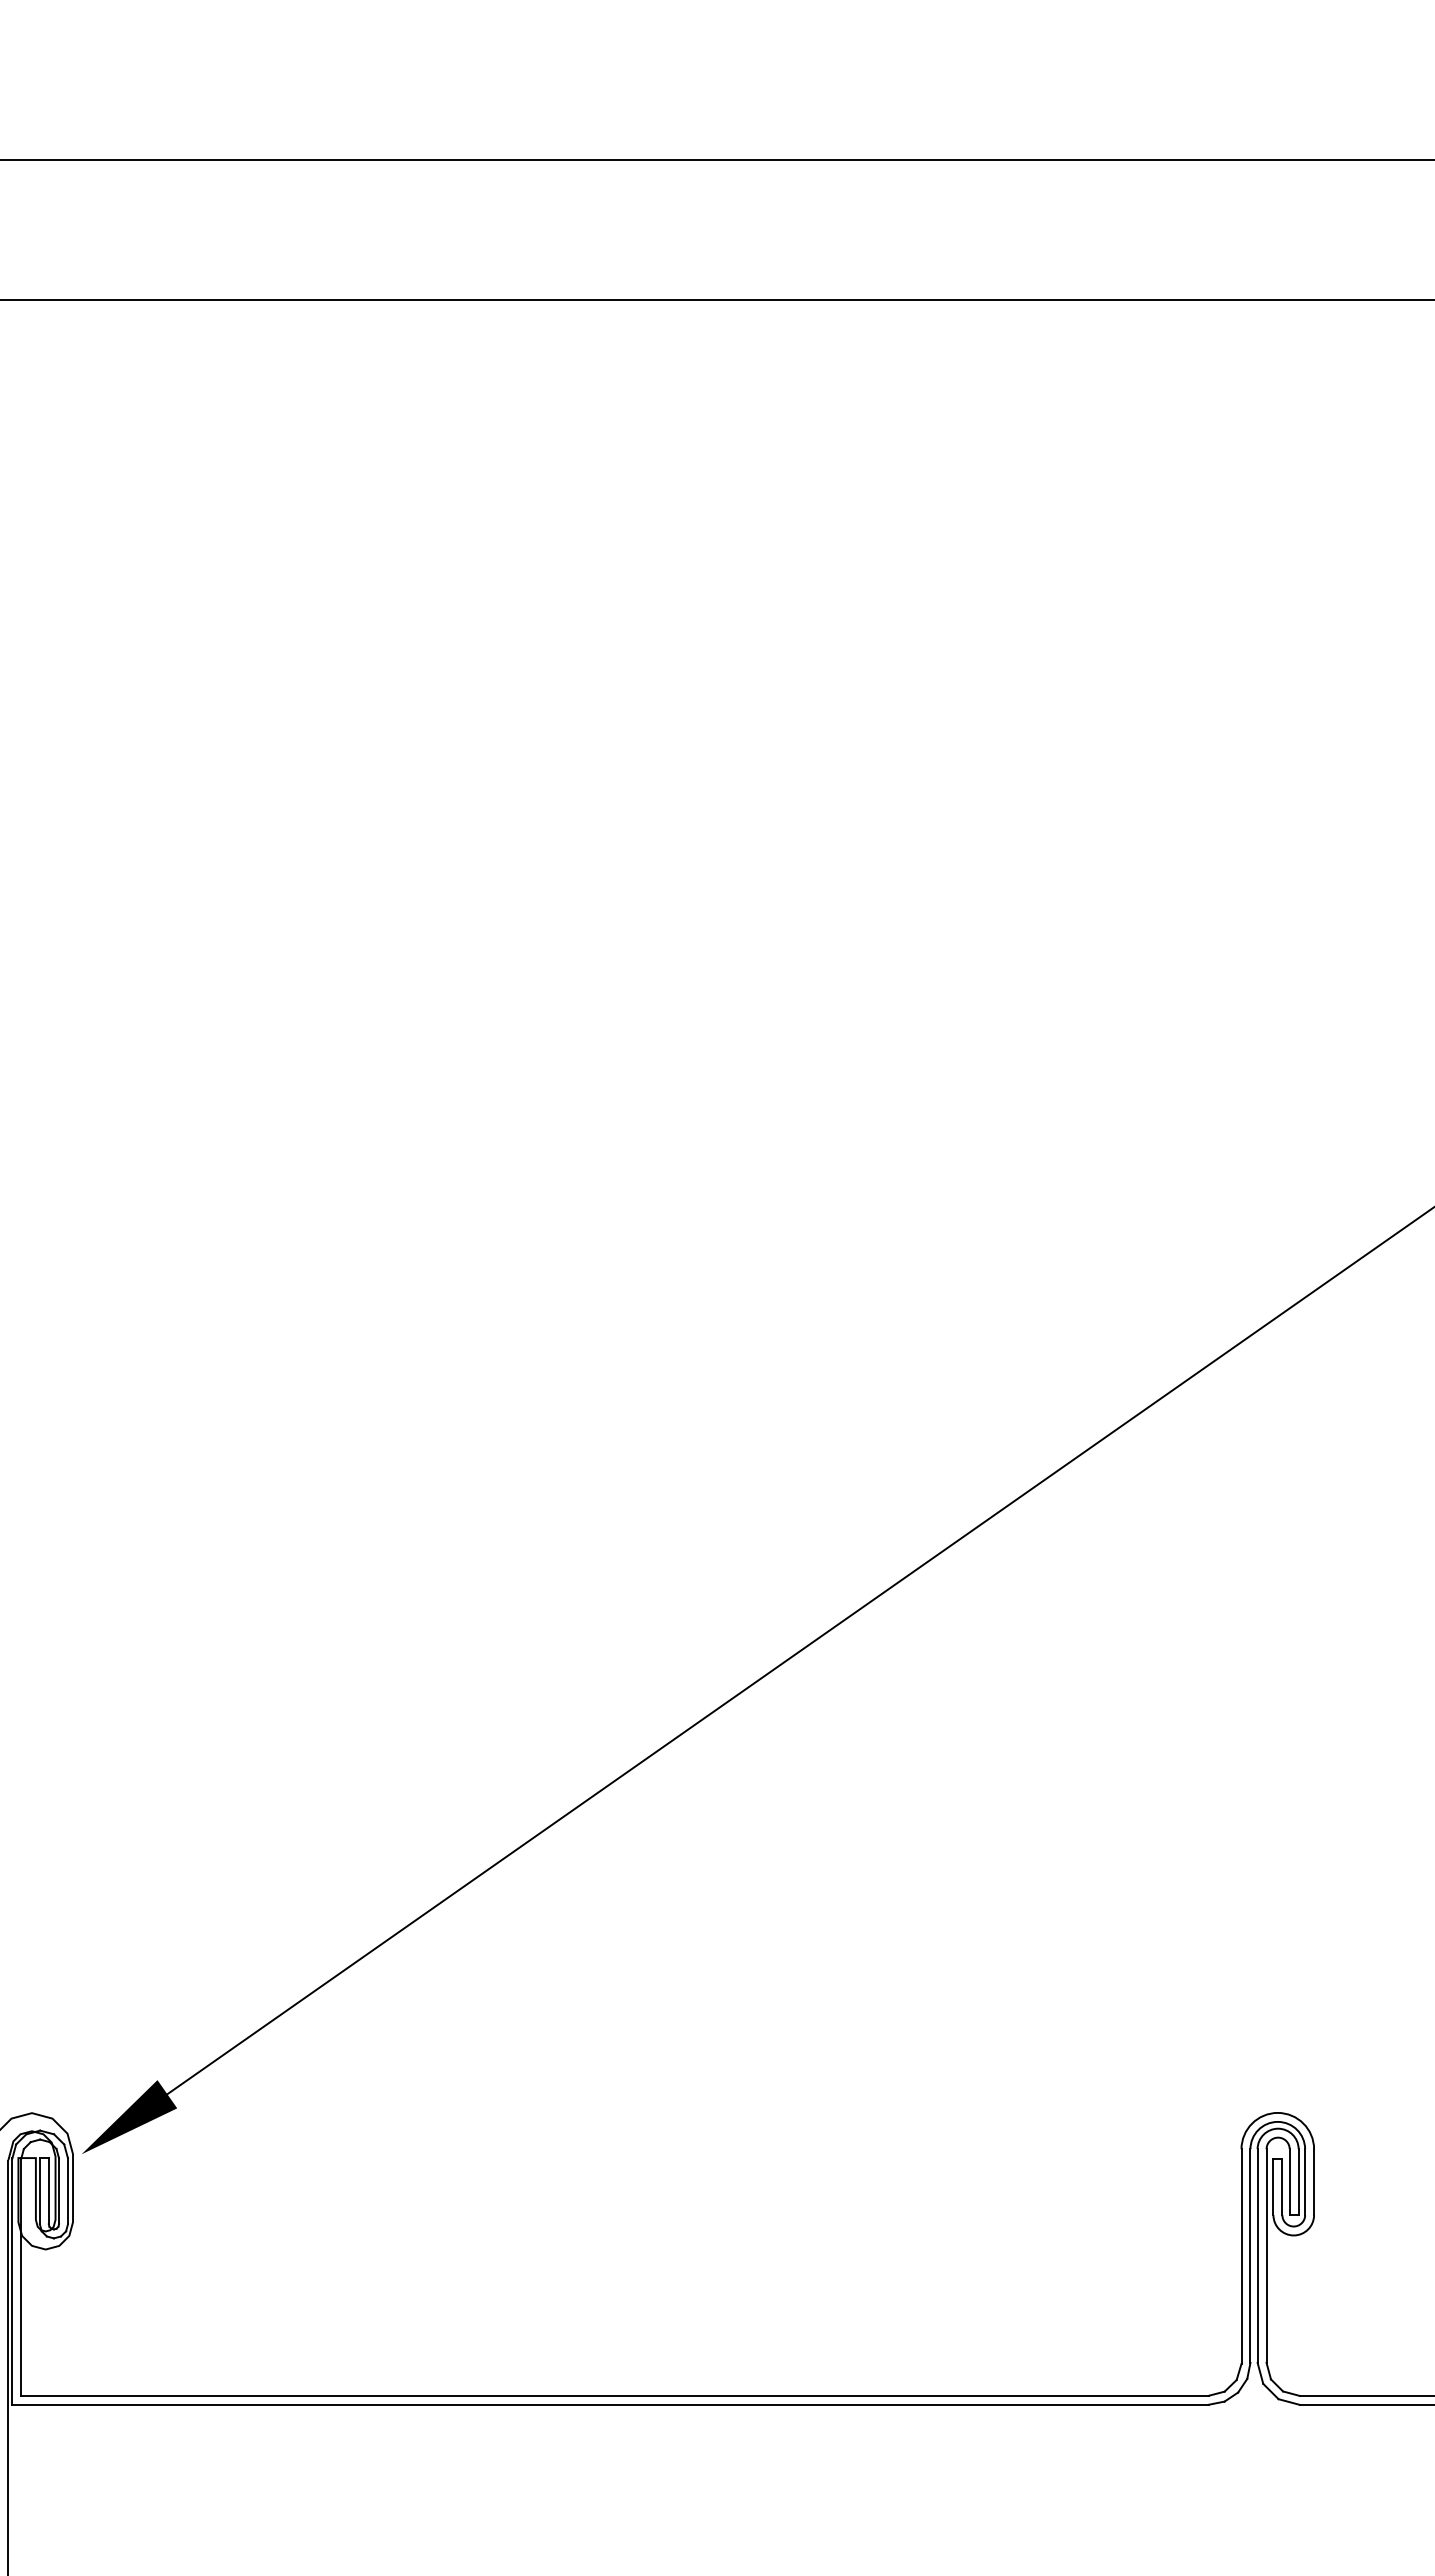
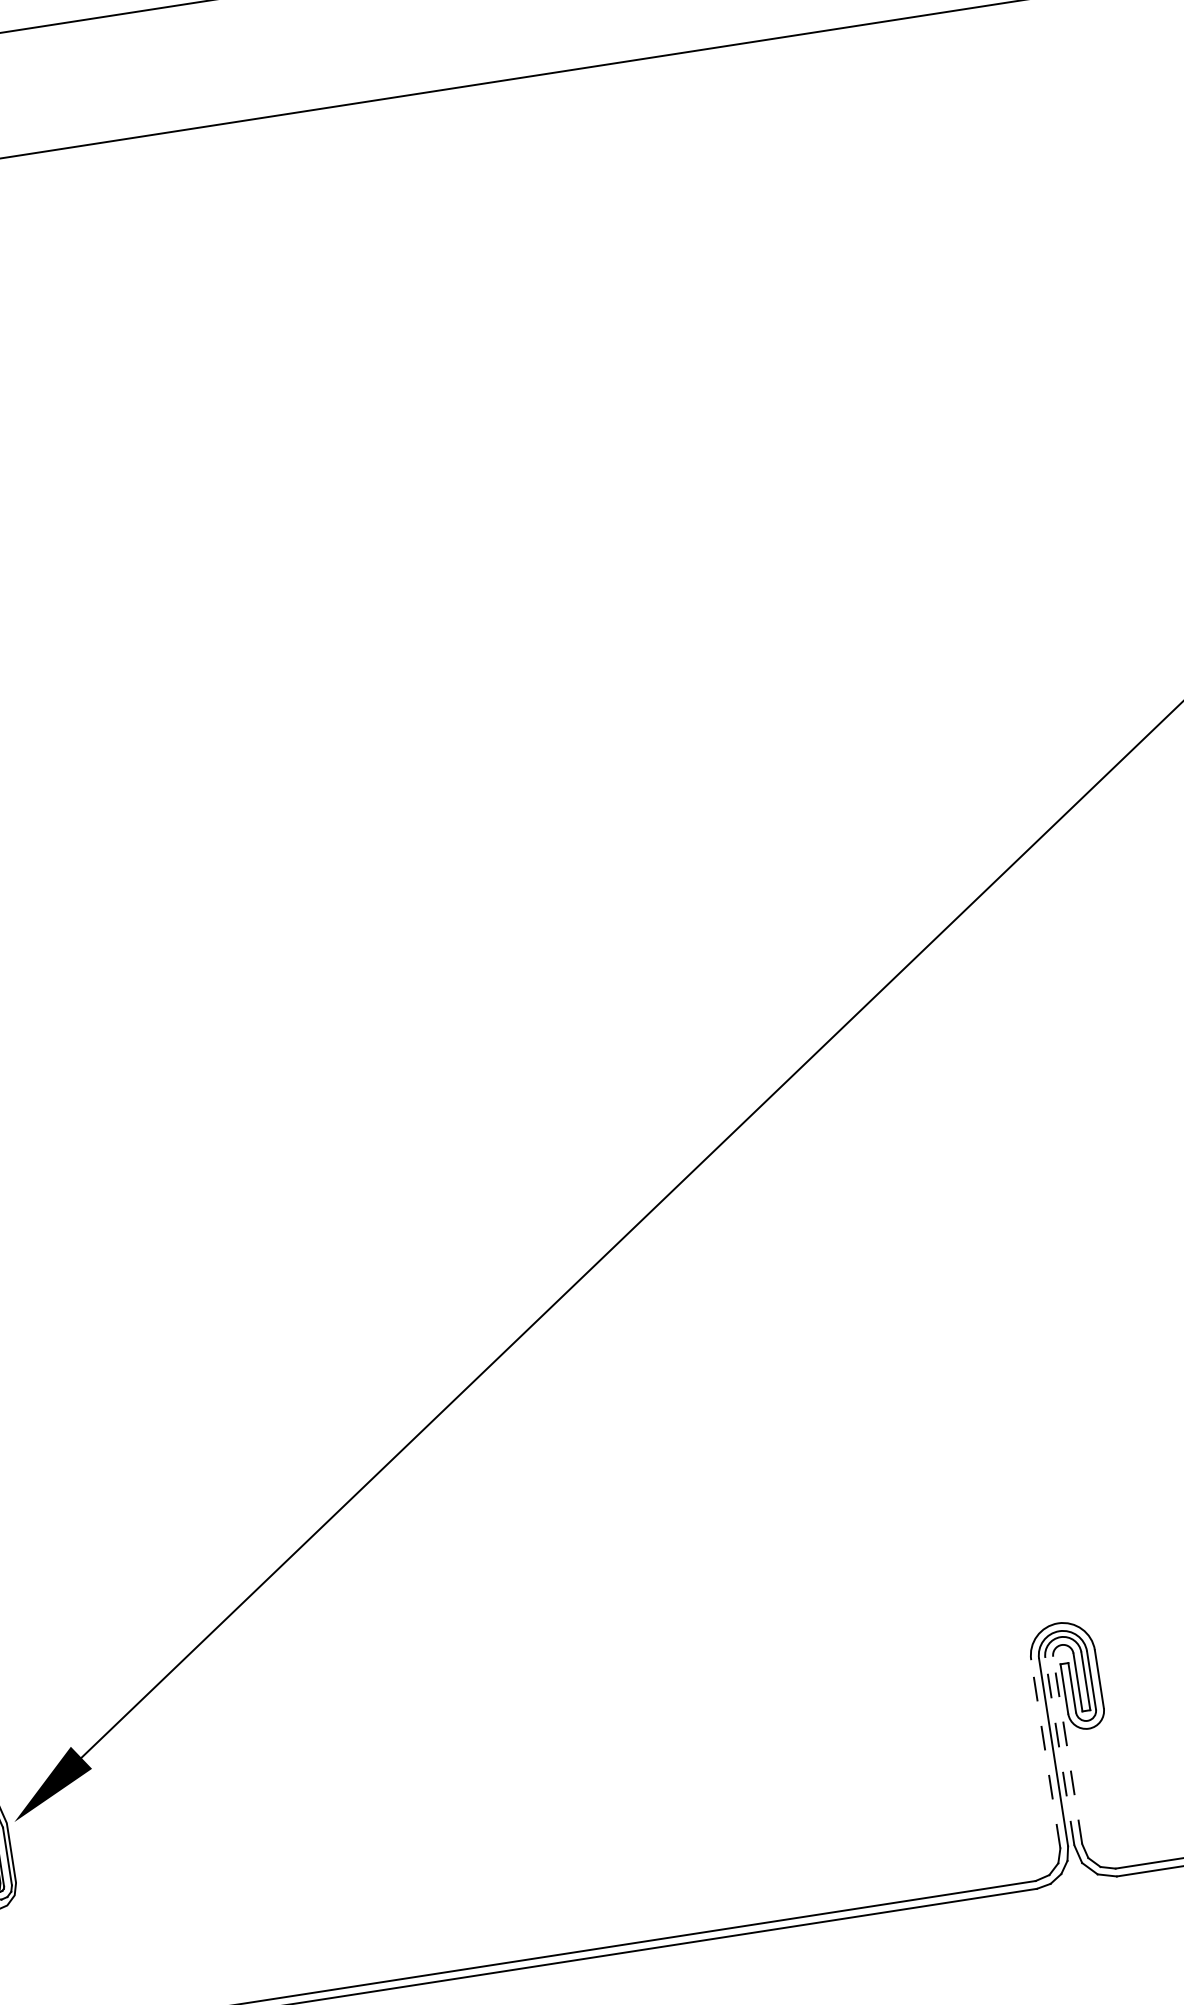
line: (1241, 2256) -> (1045, 1754), solid -> dashed
line: (1257, 2256) -> (1059, 1752), solid -> dashed
line: (1266, 2256) -> (1067, 1750), solid -> dashed

